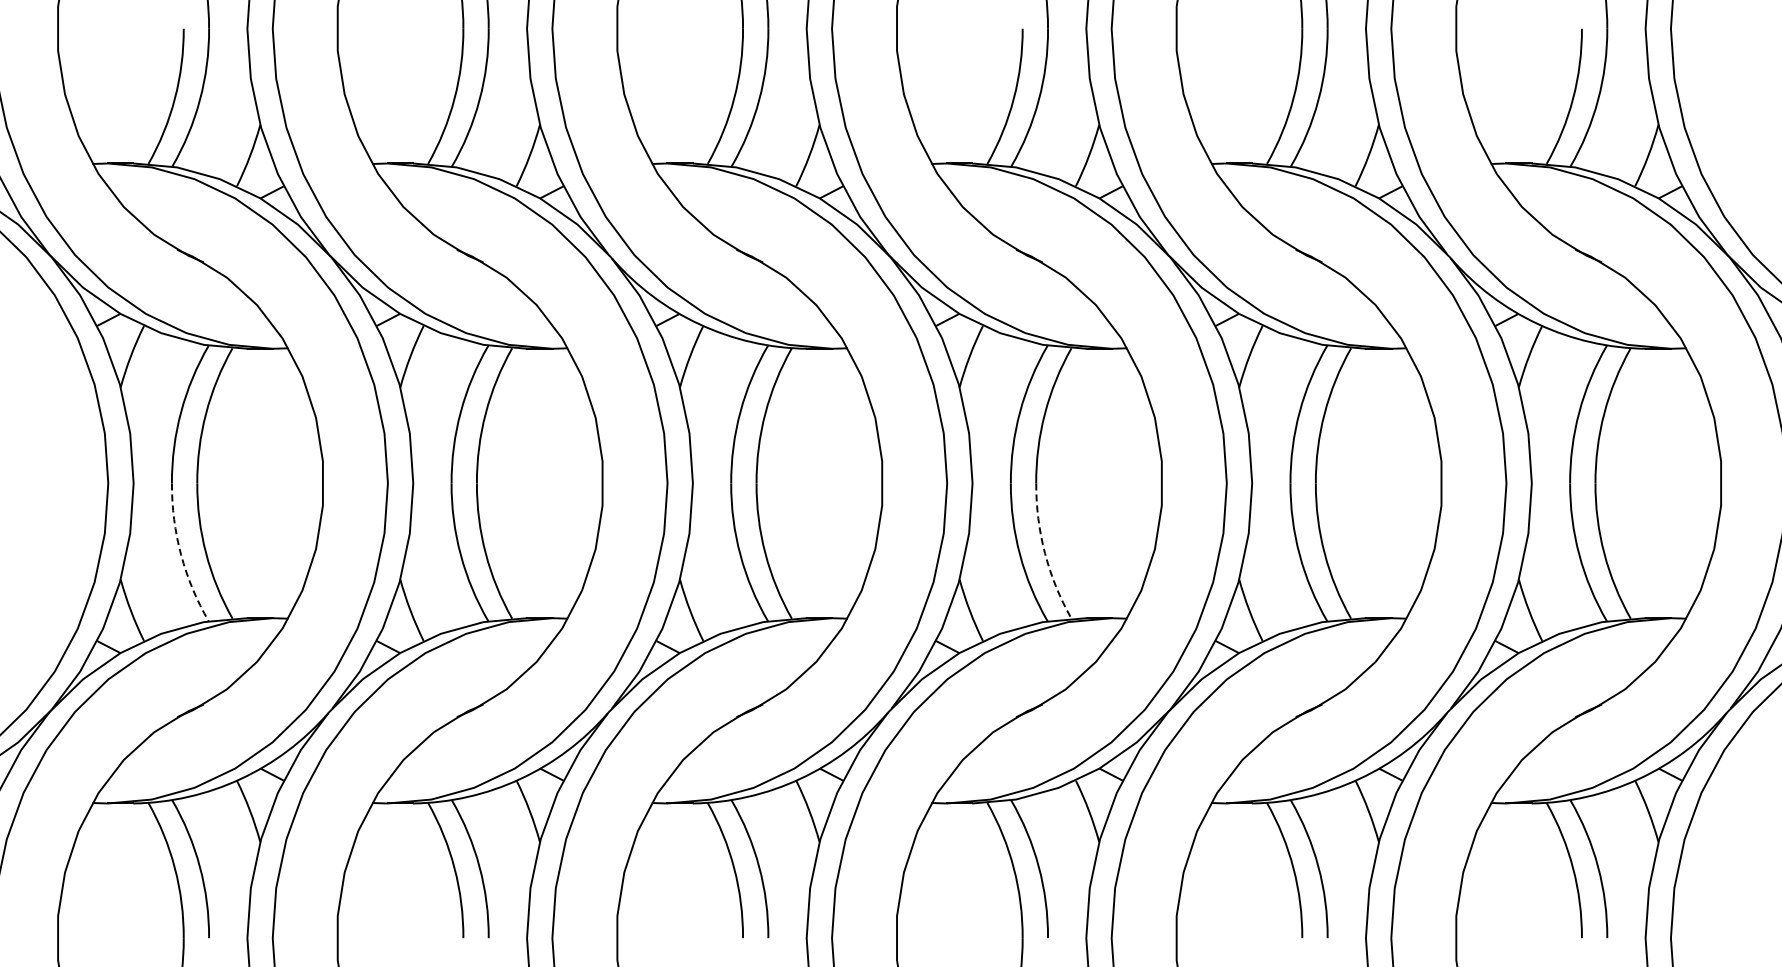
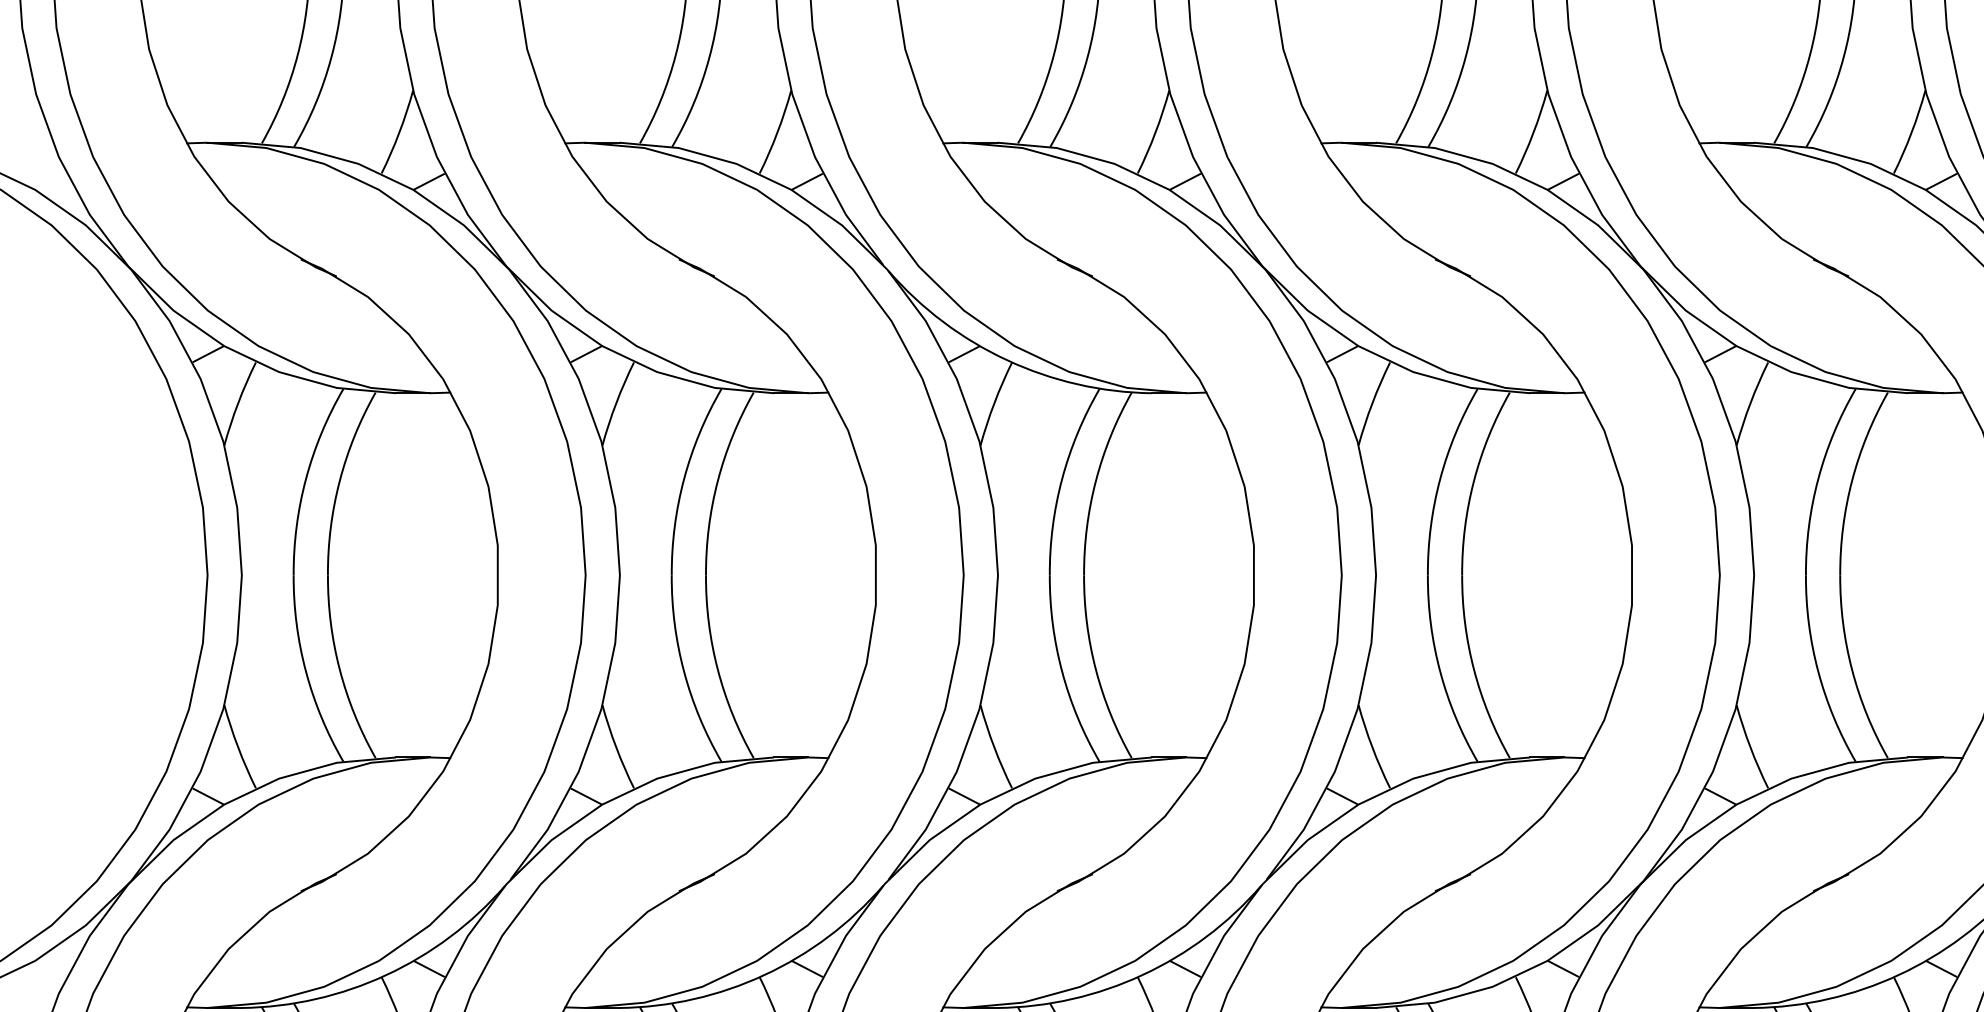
arc: (1045, 553) -> (1474, 670), dashed -> solid
arc: (181, 554) -> (306, 671), dashed -> solid

